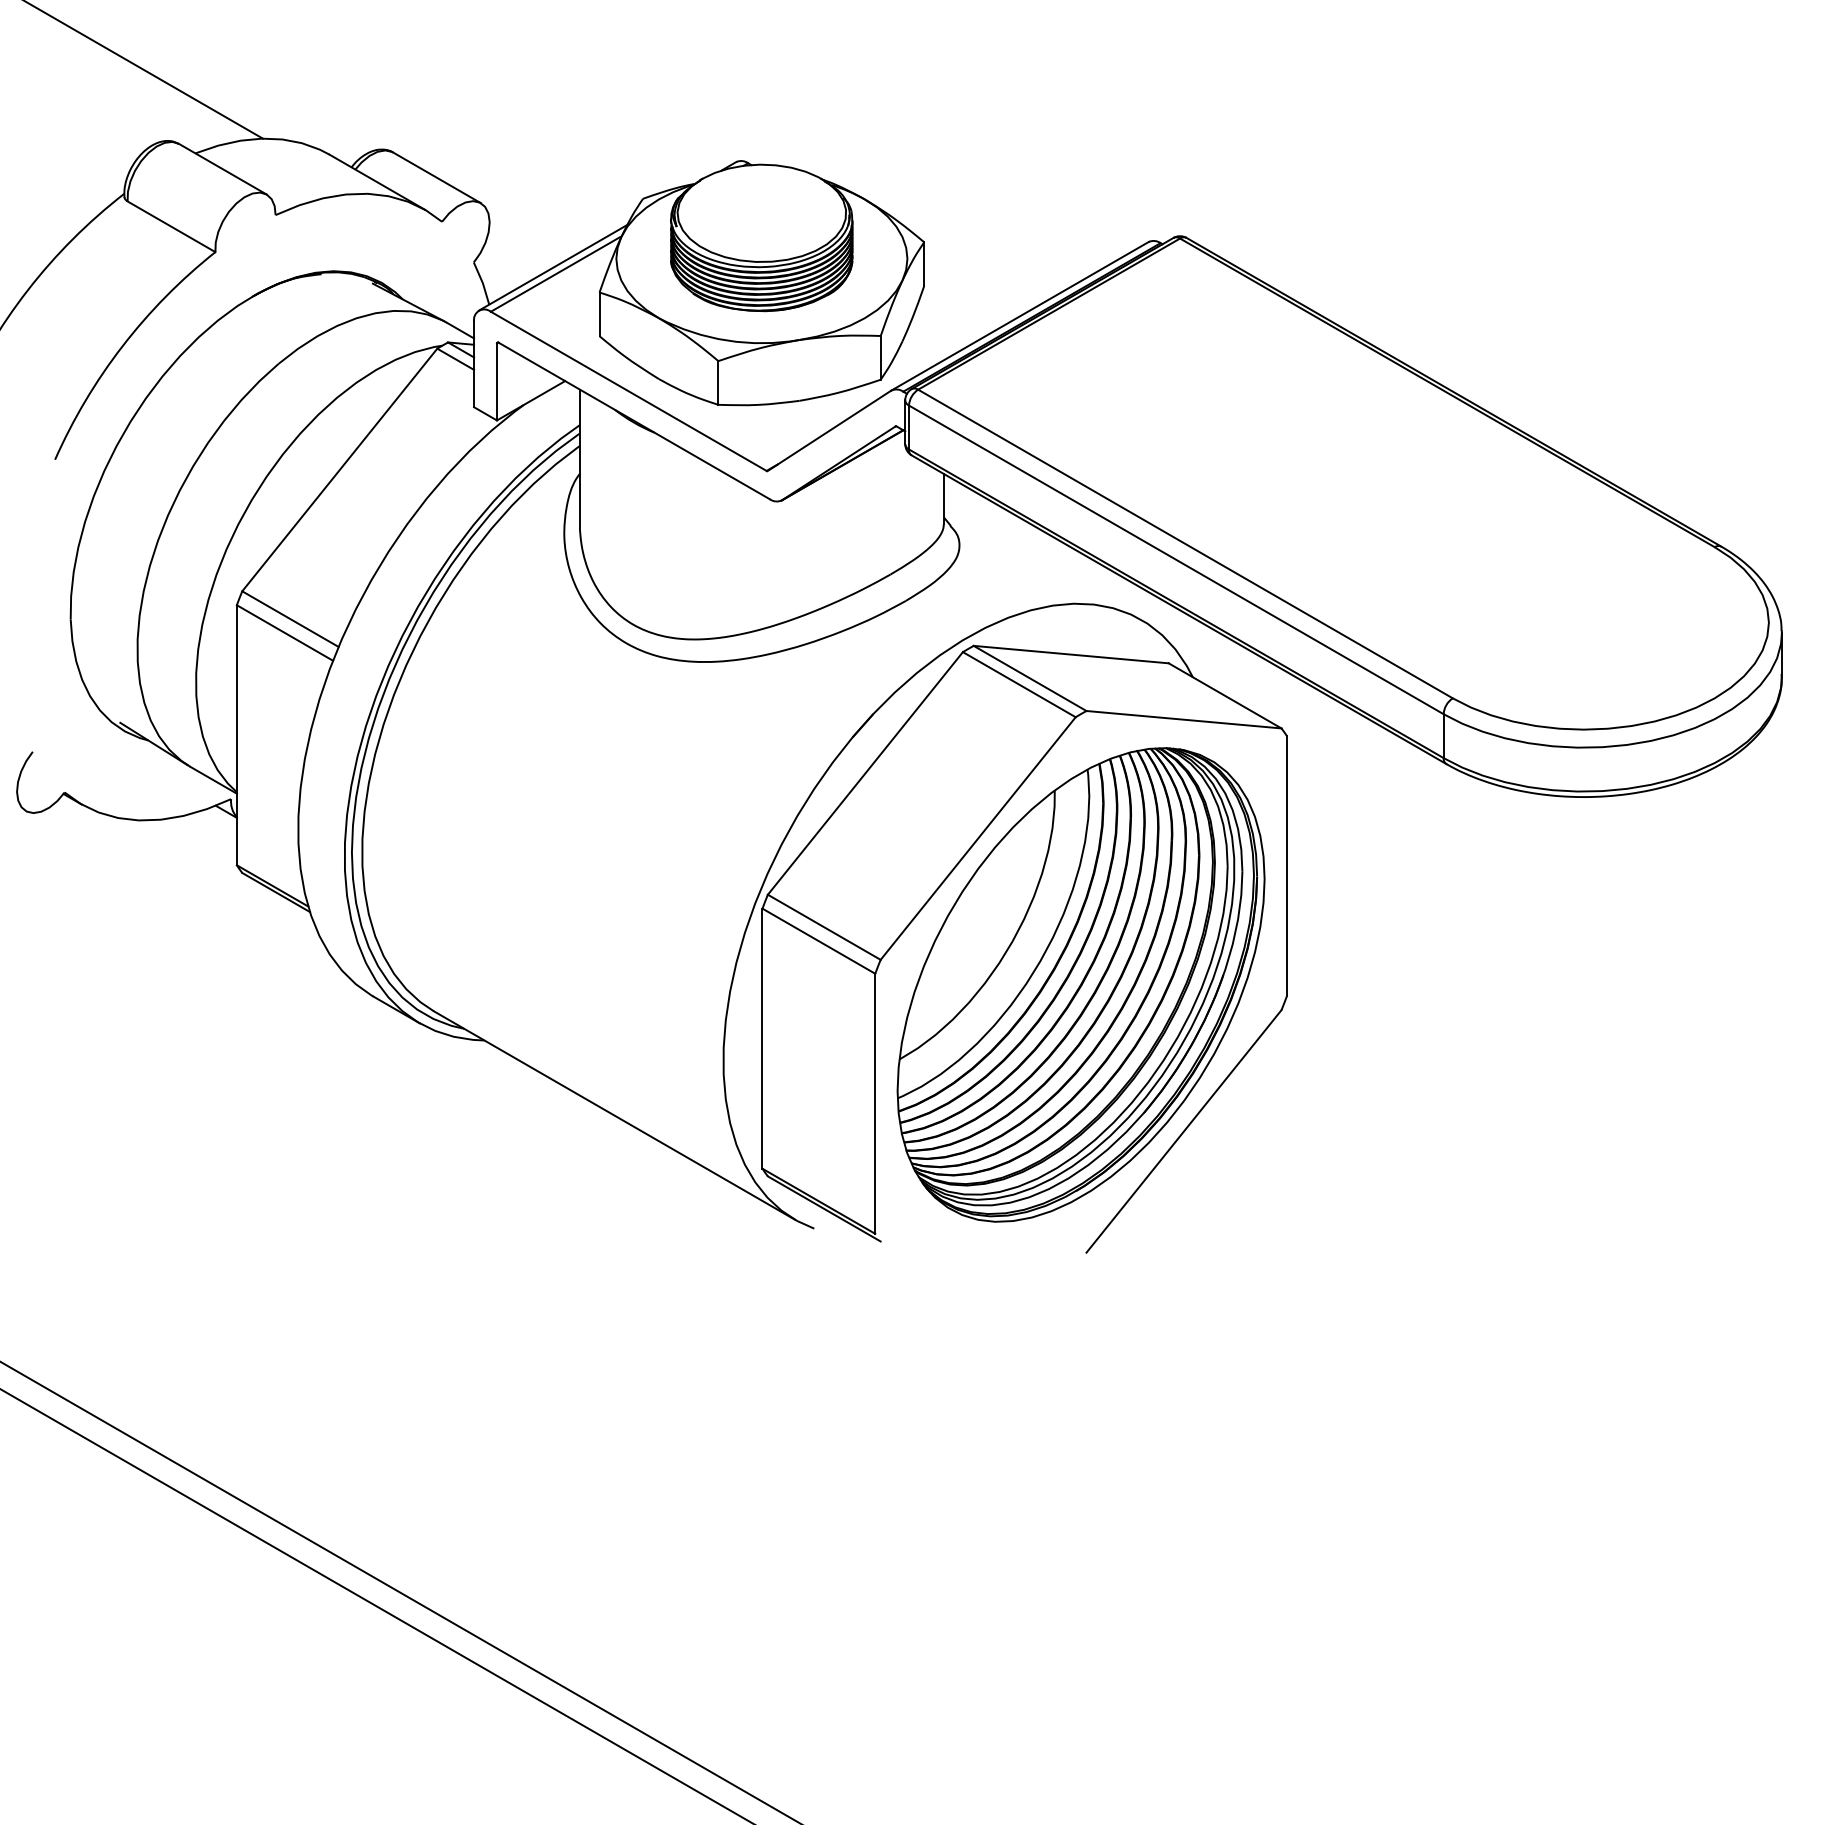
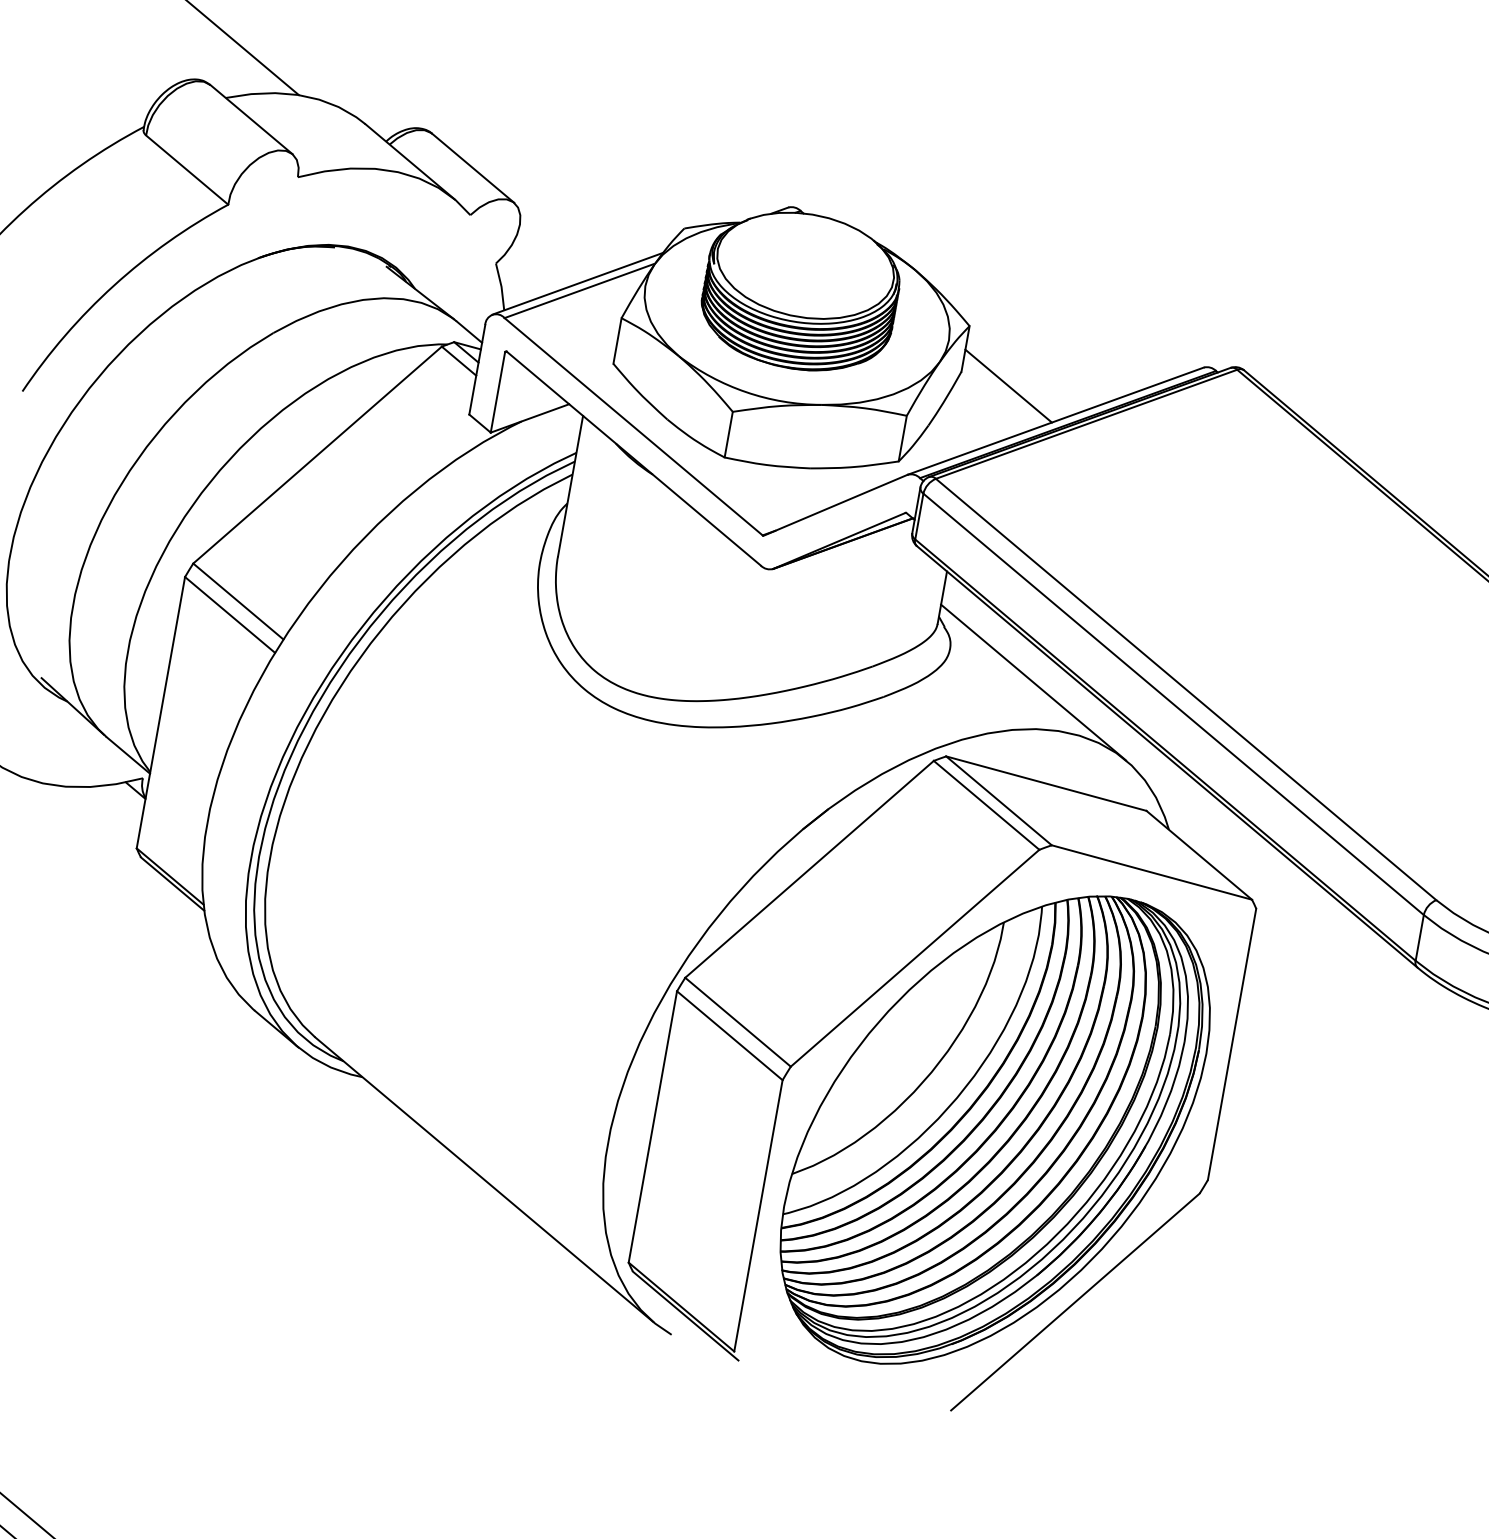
line: (970, 291) -> (1008, 386), added
line: (1042, 562) -> (1033, 682), added

